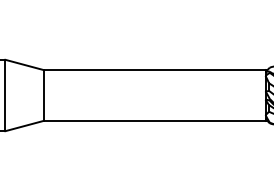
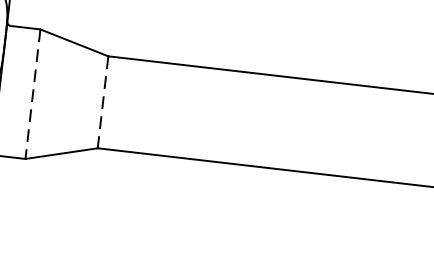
line: (5, 95) -> (33, 94), solid -> dashed
line: (44, 95) -> (103, 102), solid -> dashed

